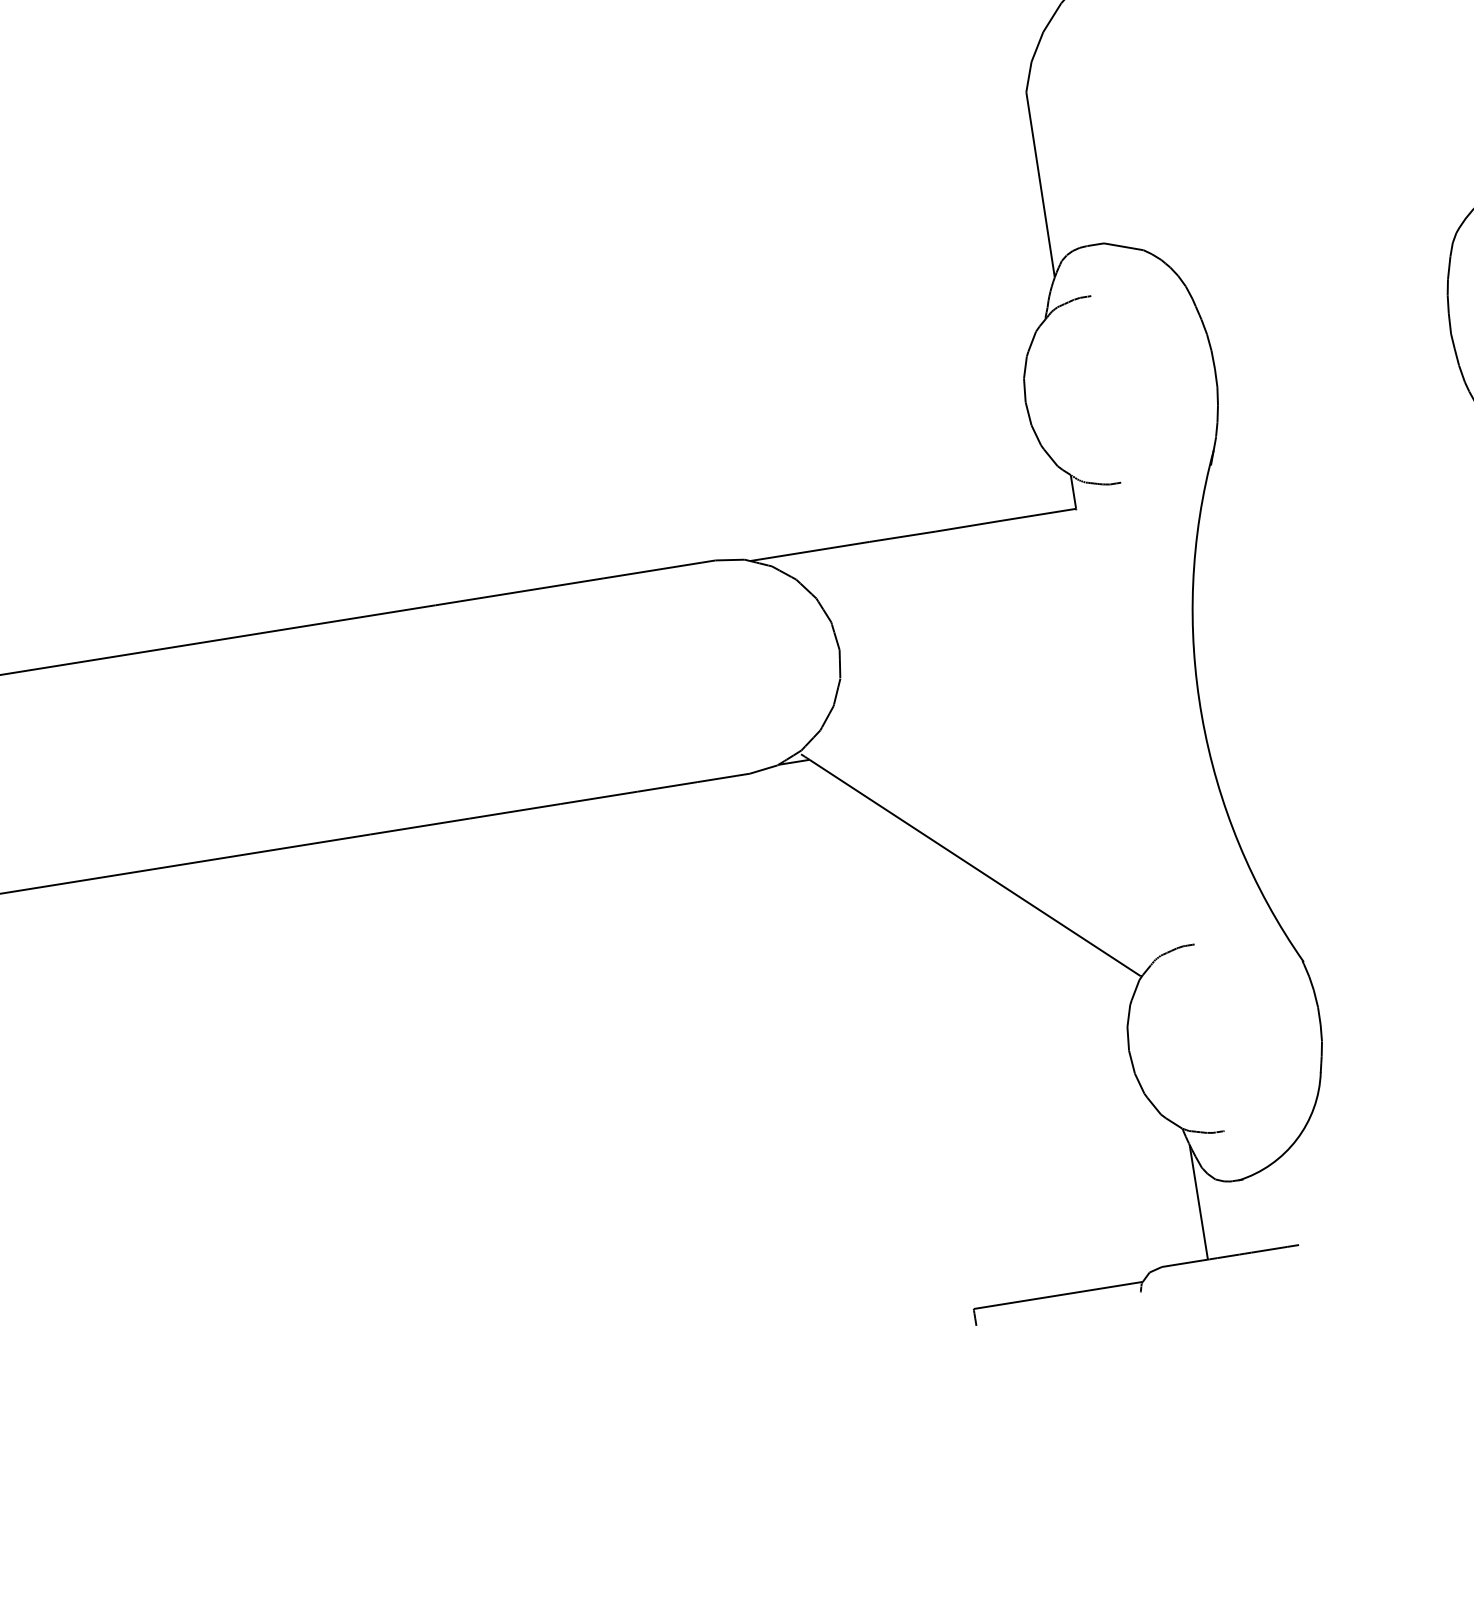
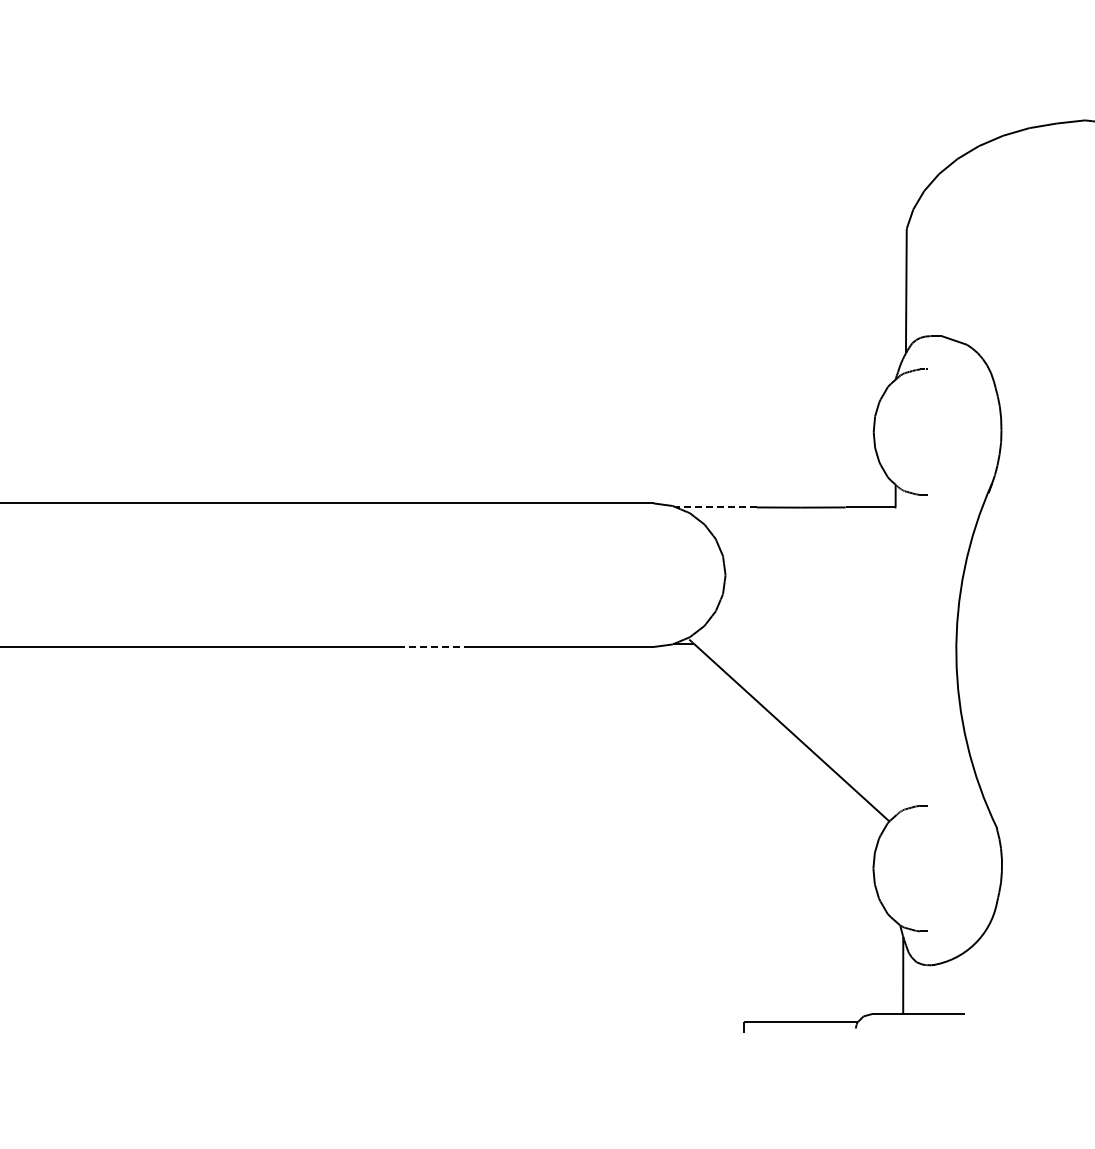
line: (808, 551) -> (715, 507), solid -> dashed
line: (419, 825) -> (431, 646), solid -> dashed

